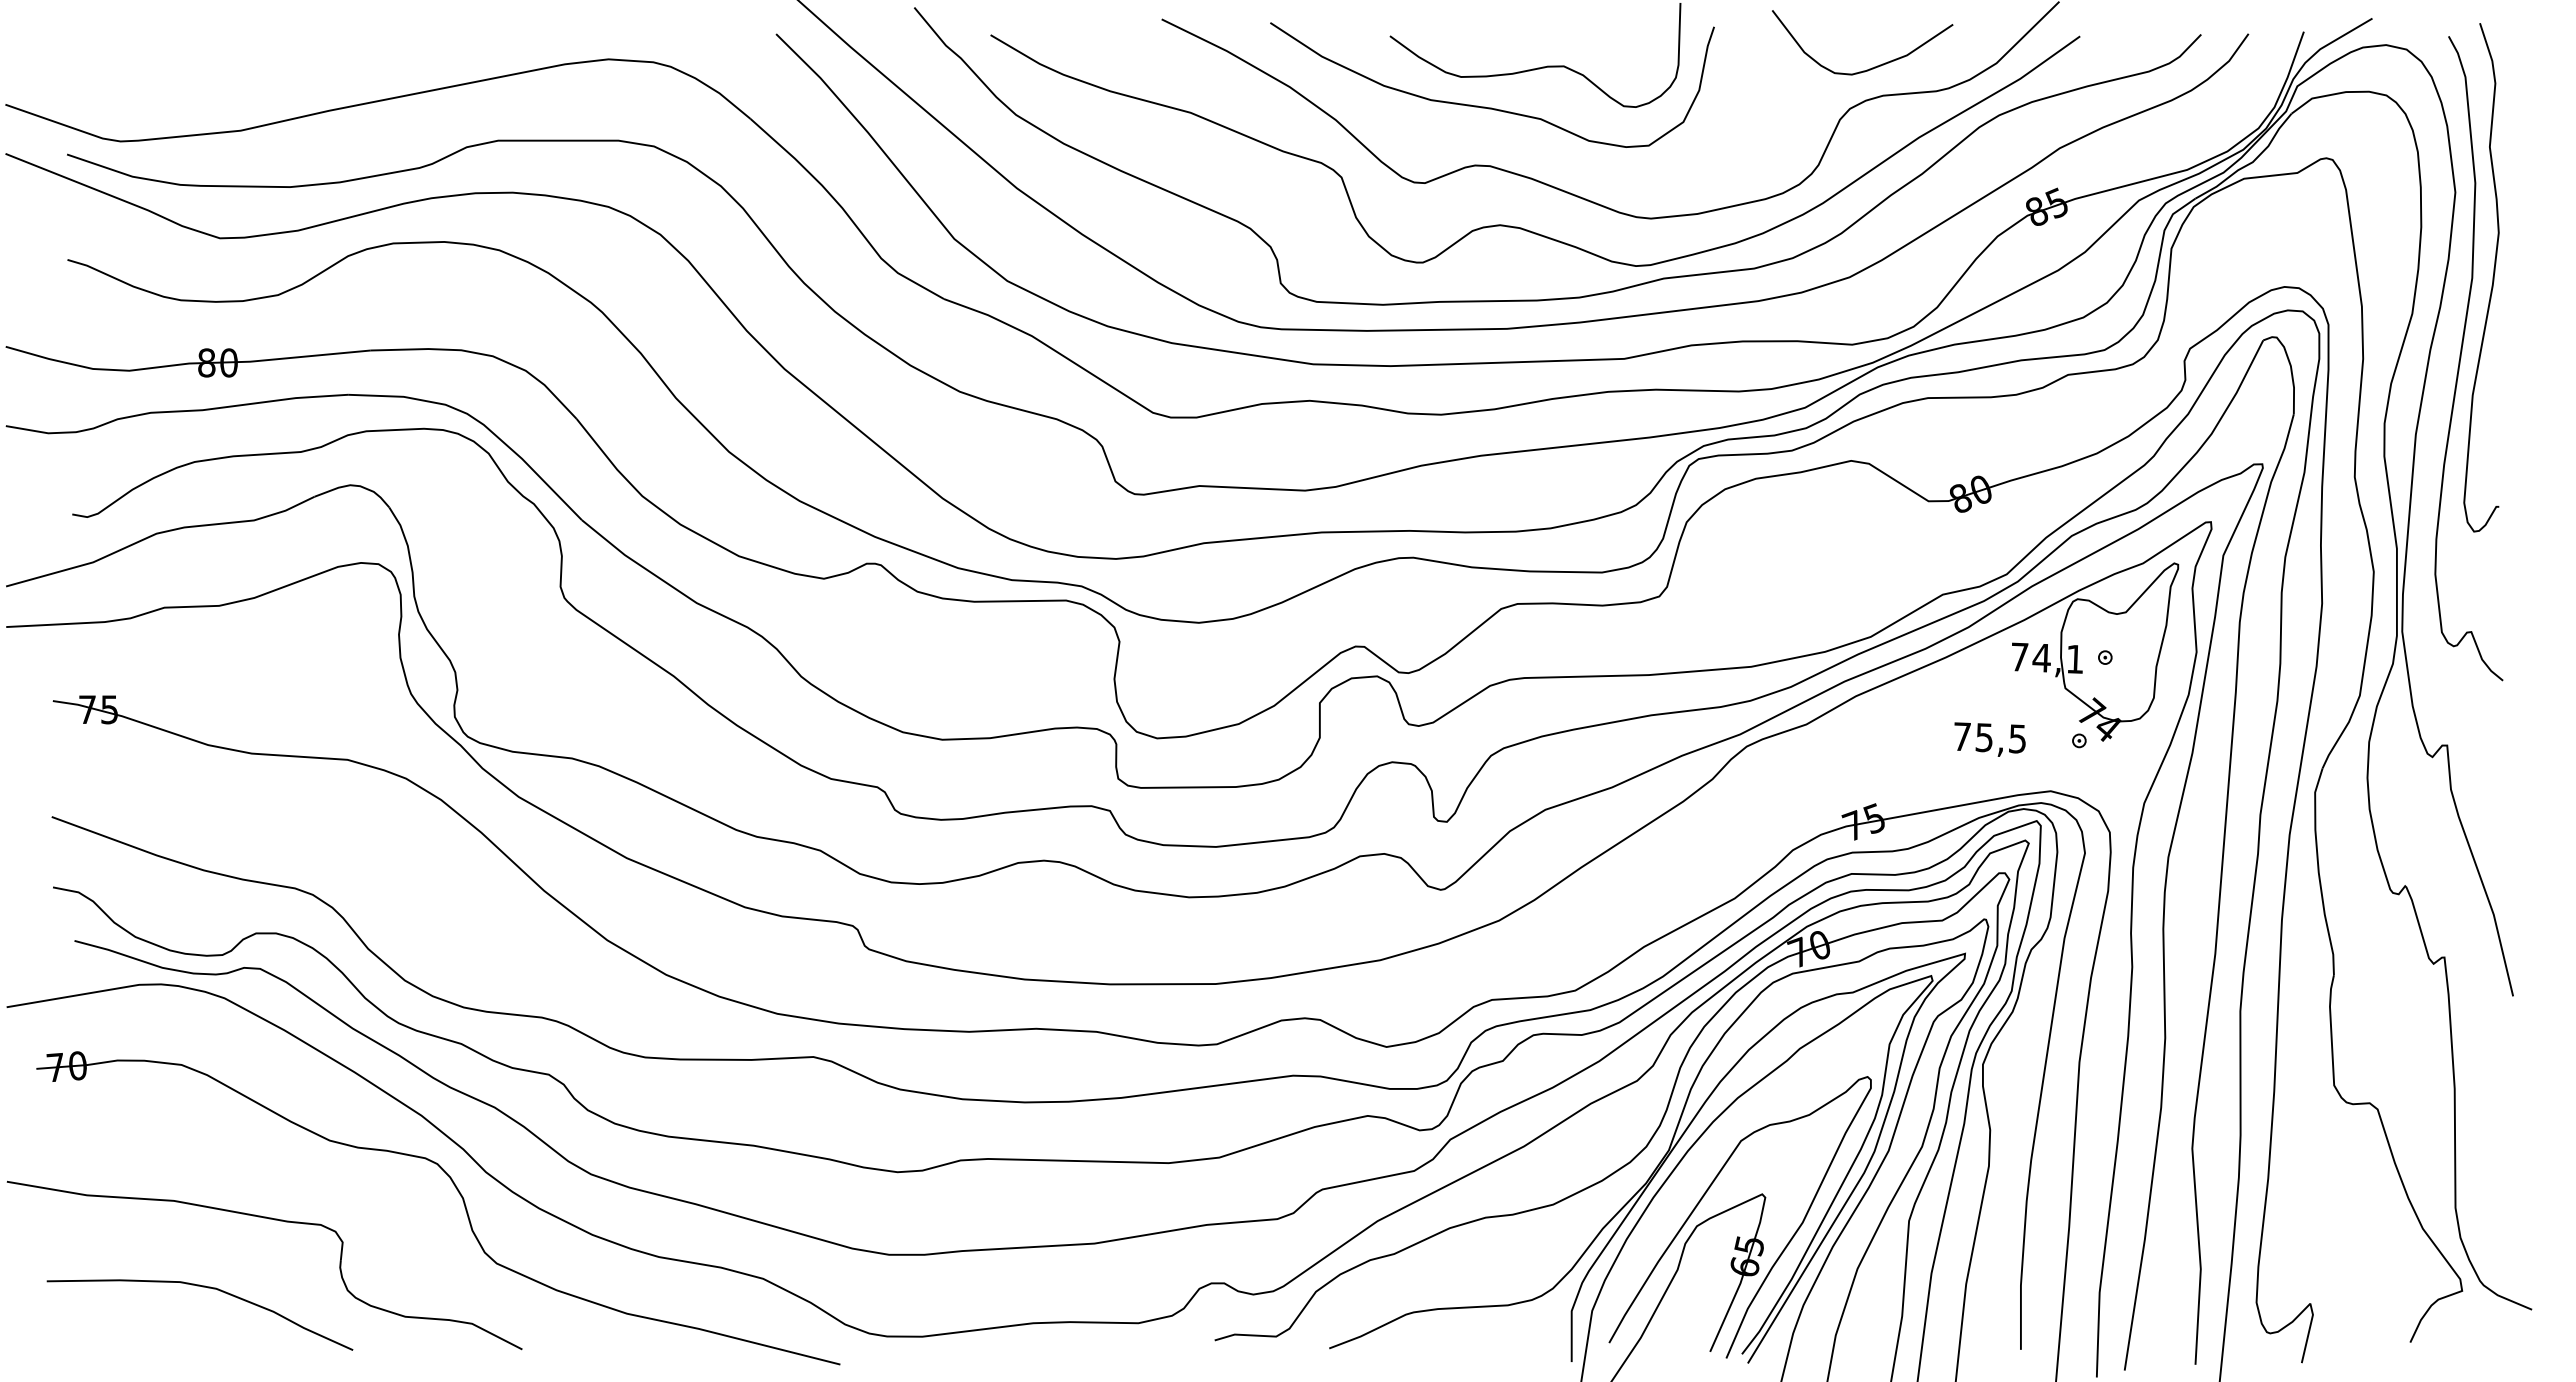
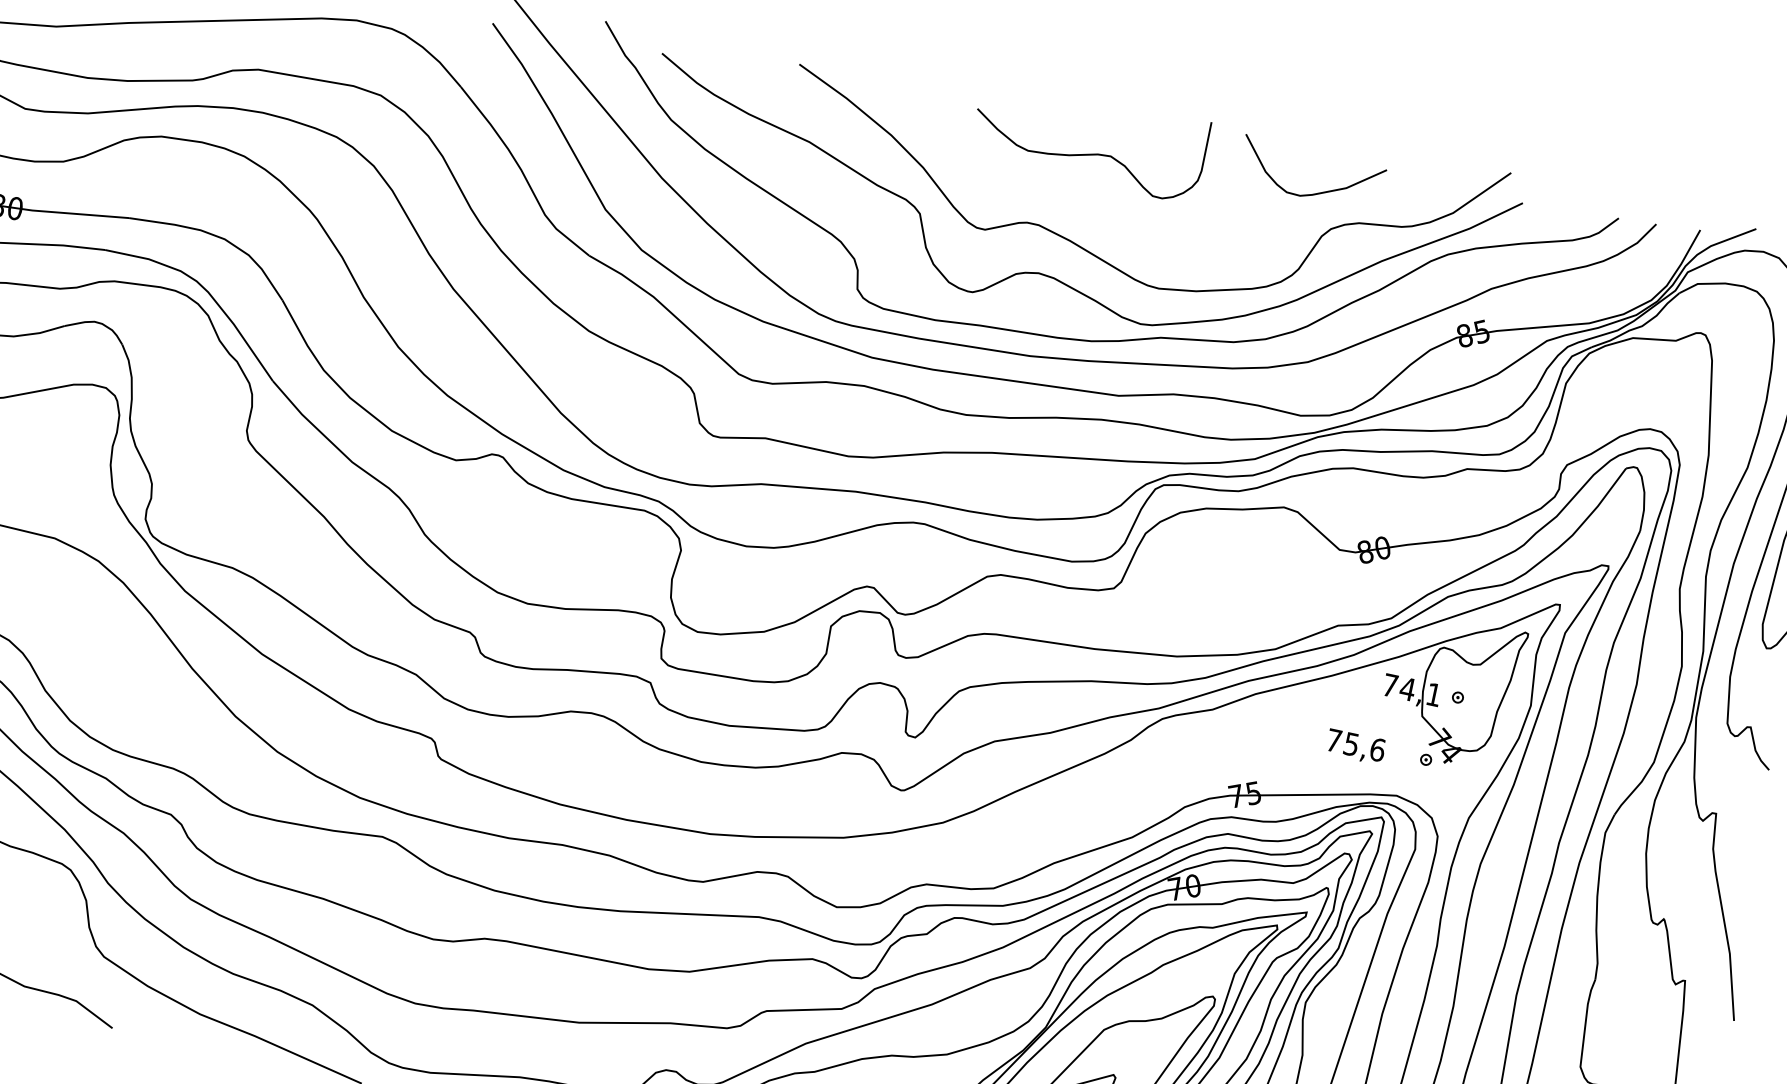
curve: (1874, 66) -> (1319, 192), moved
curve: (1491, 107) -> (1047, 179), removed
text: (2017, 738) -> (1377, 749), 75,5 -> 75,6

